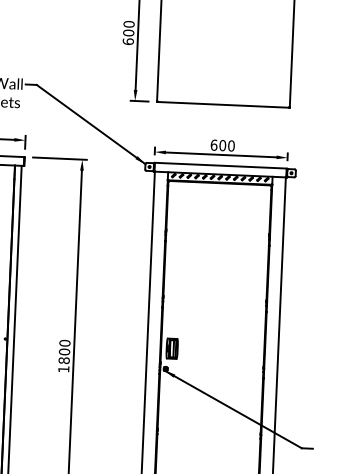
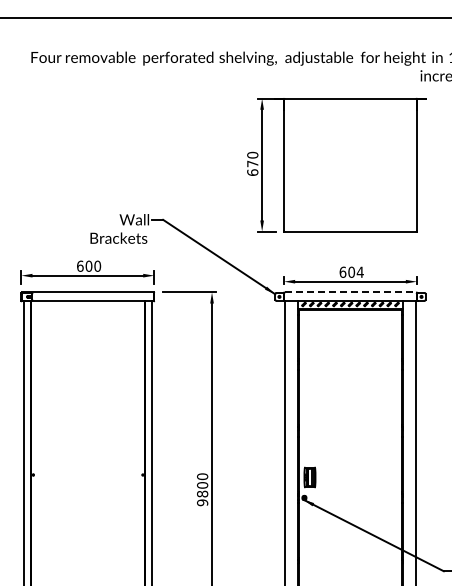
text: (128, 32) -> (252, 163), 600 -> 670
text: (230, 145) -> (359, 271), 600 -> 604
line: (220, 165) -> (350, 292), solid -> dashed
text: (63, 369) -> (202, 502), 1800 -> 9800

